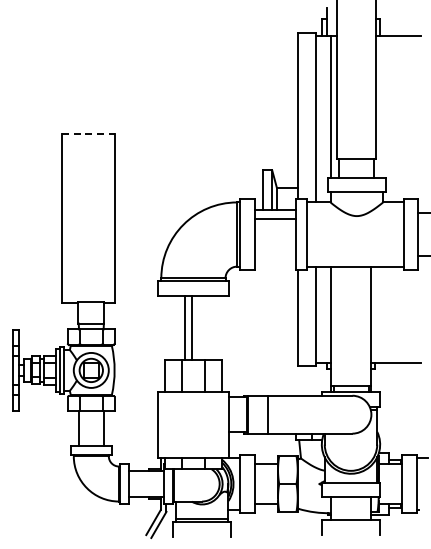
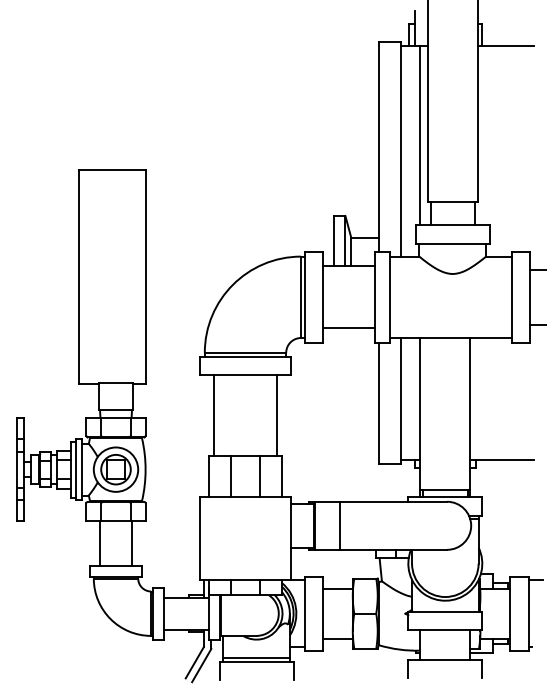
line: (88, 133) -> (112, 169), dashed -> solid
line: (274, 219) -> (348, 328), moved
line: (184, 327) -> (276, 415), moved
line: (191, 327) -> (213, 415), moved

